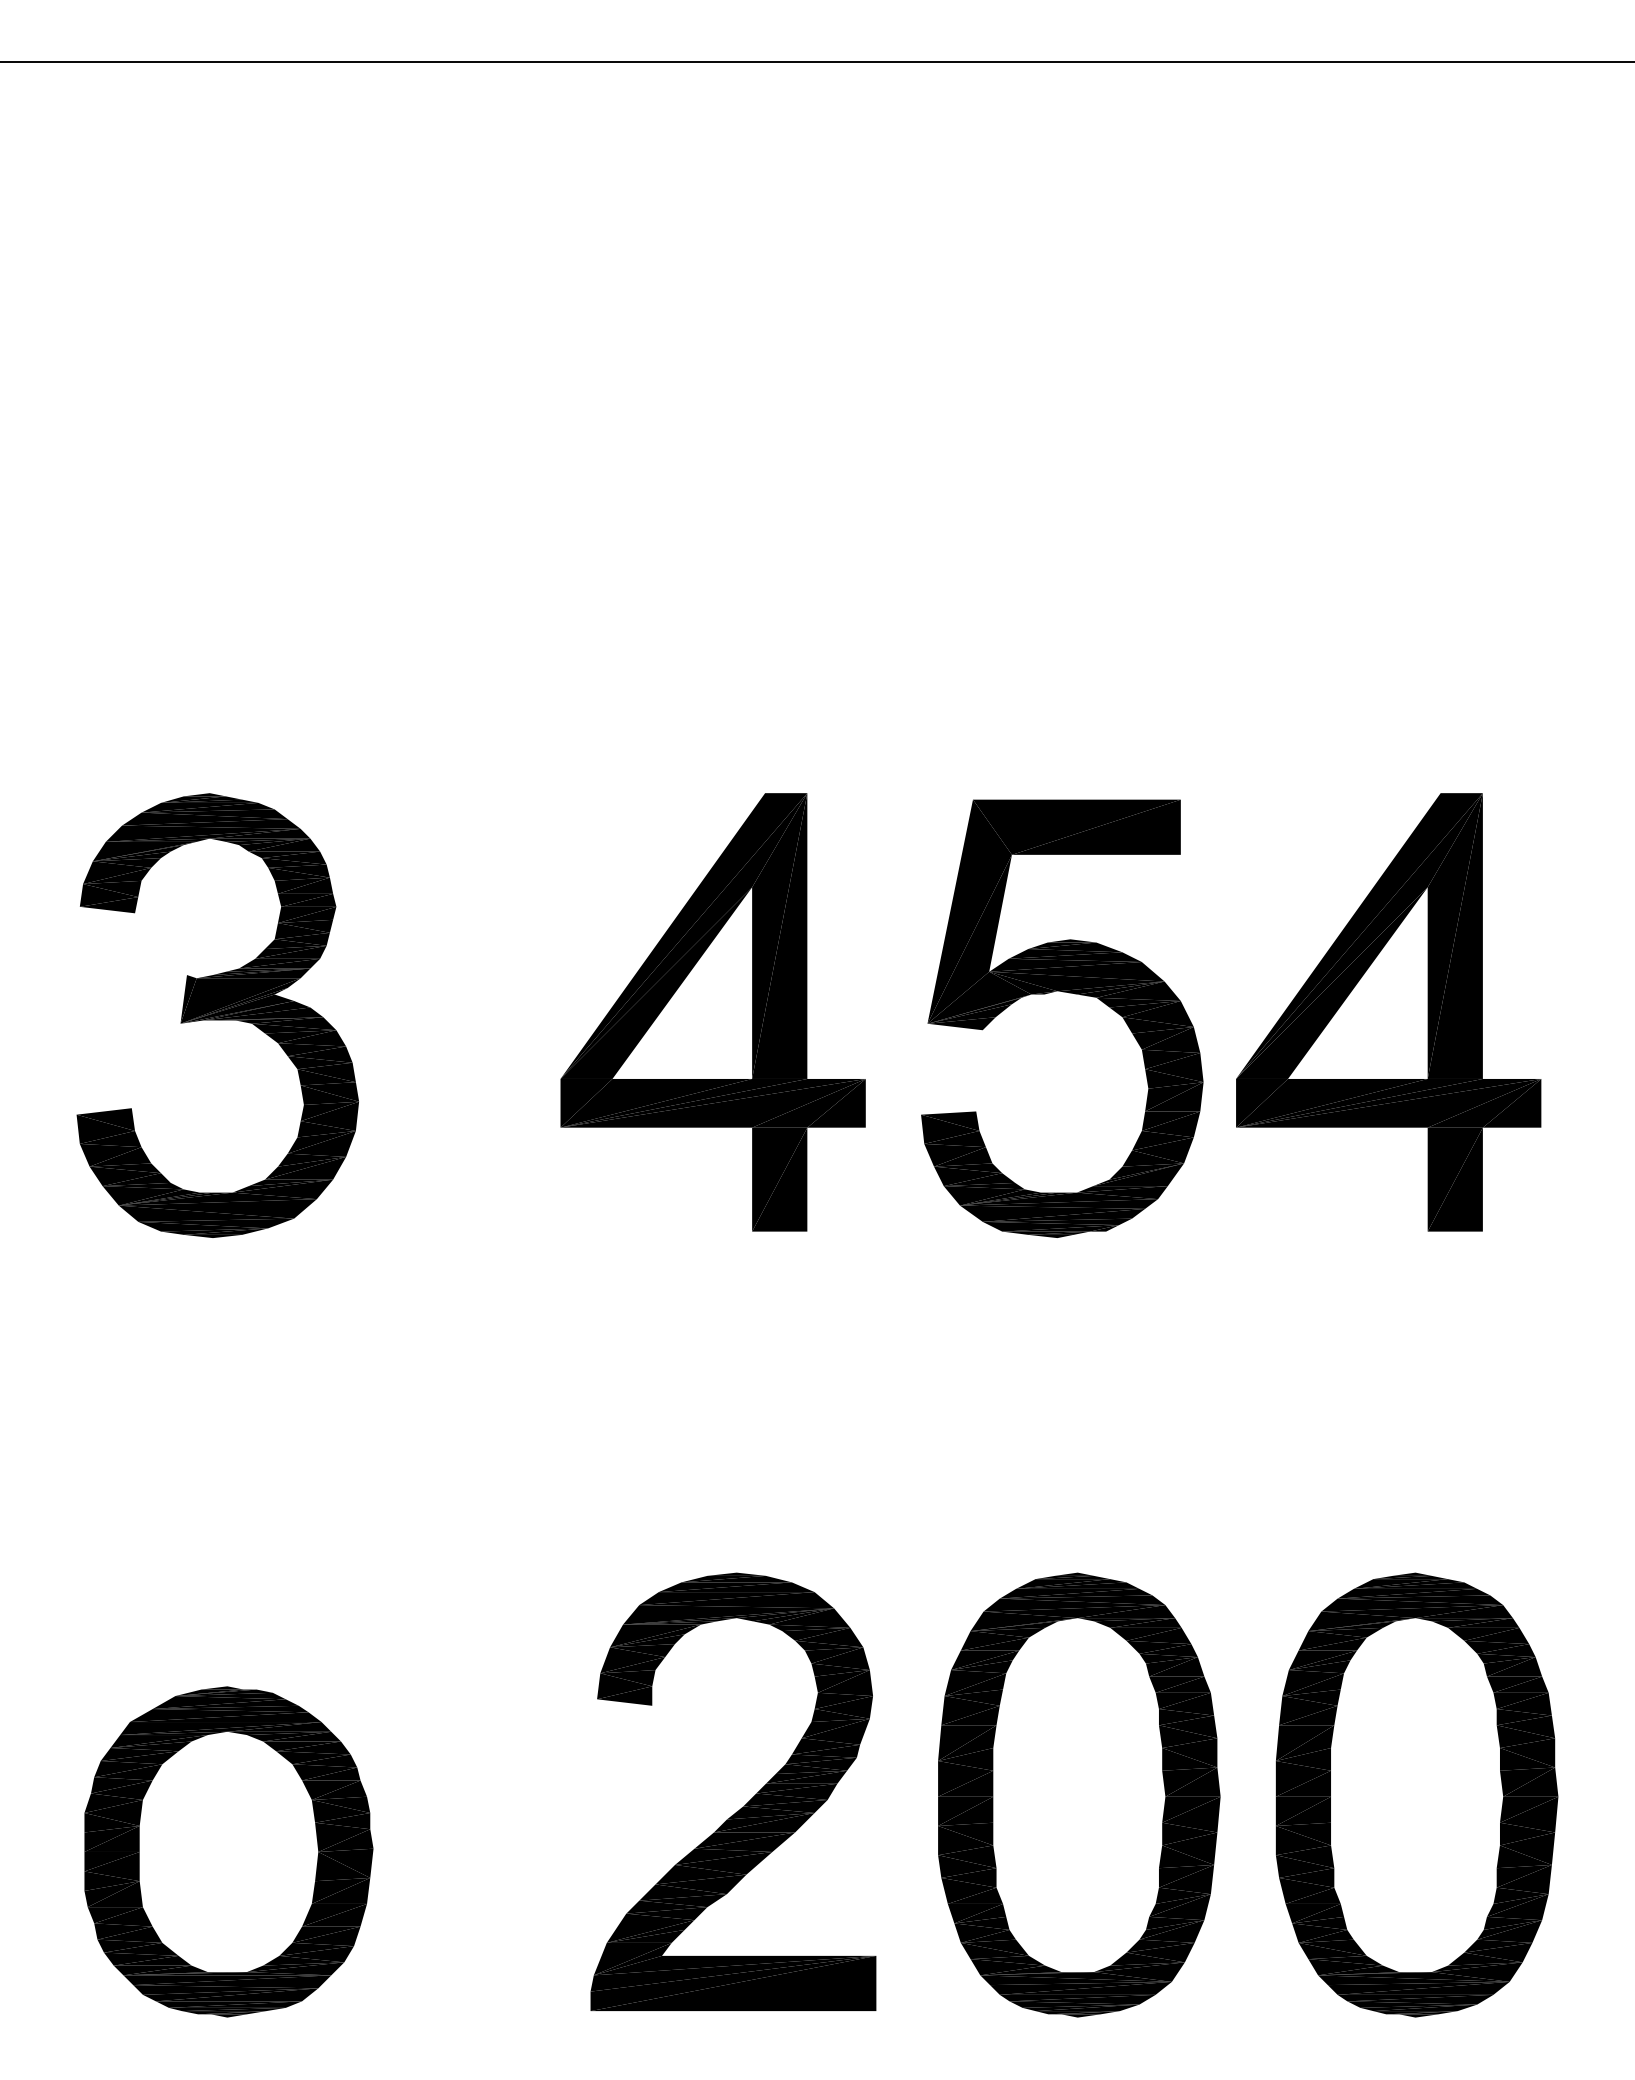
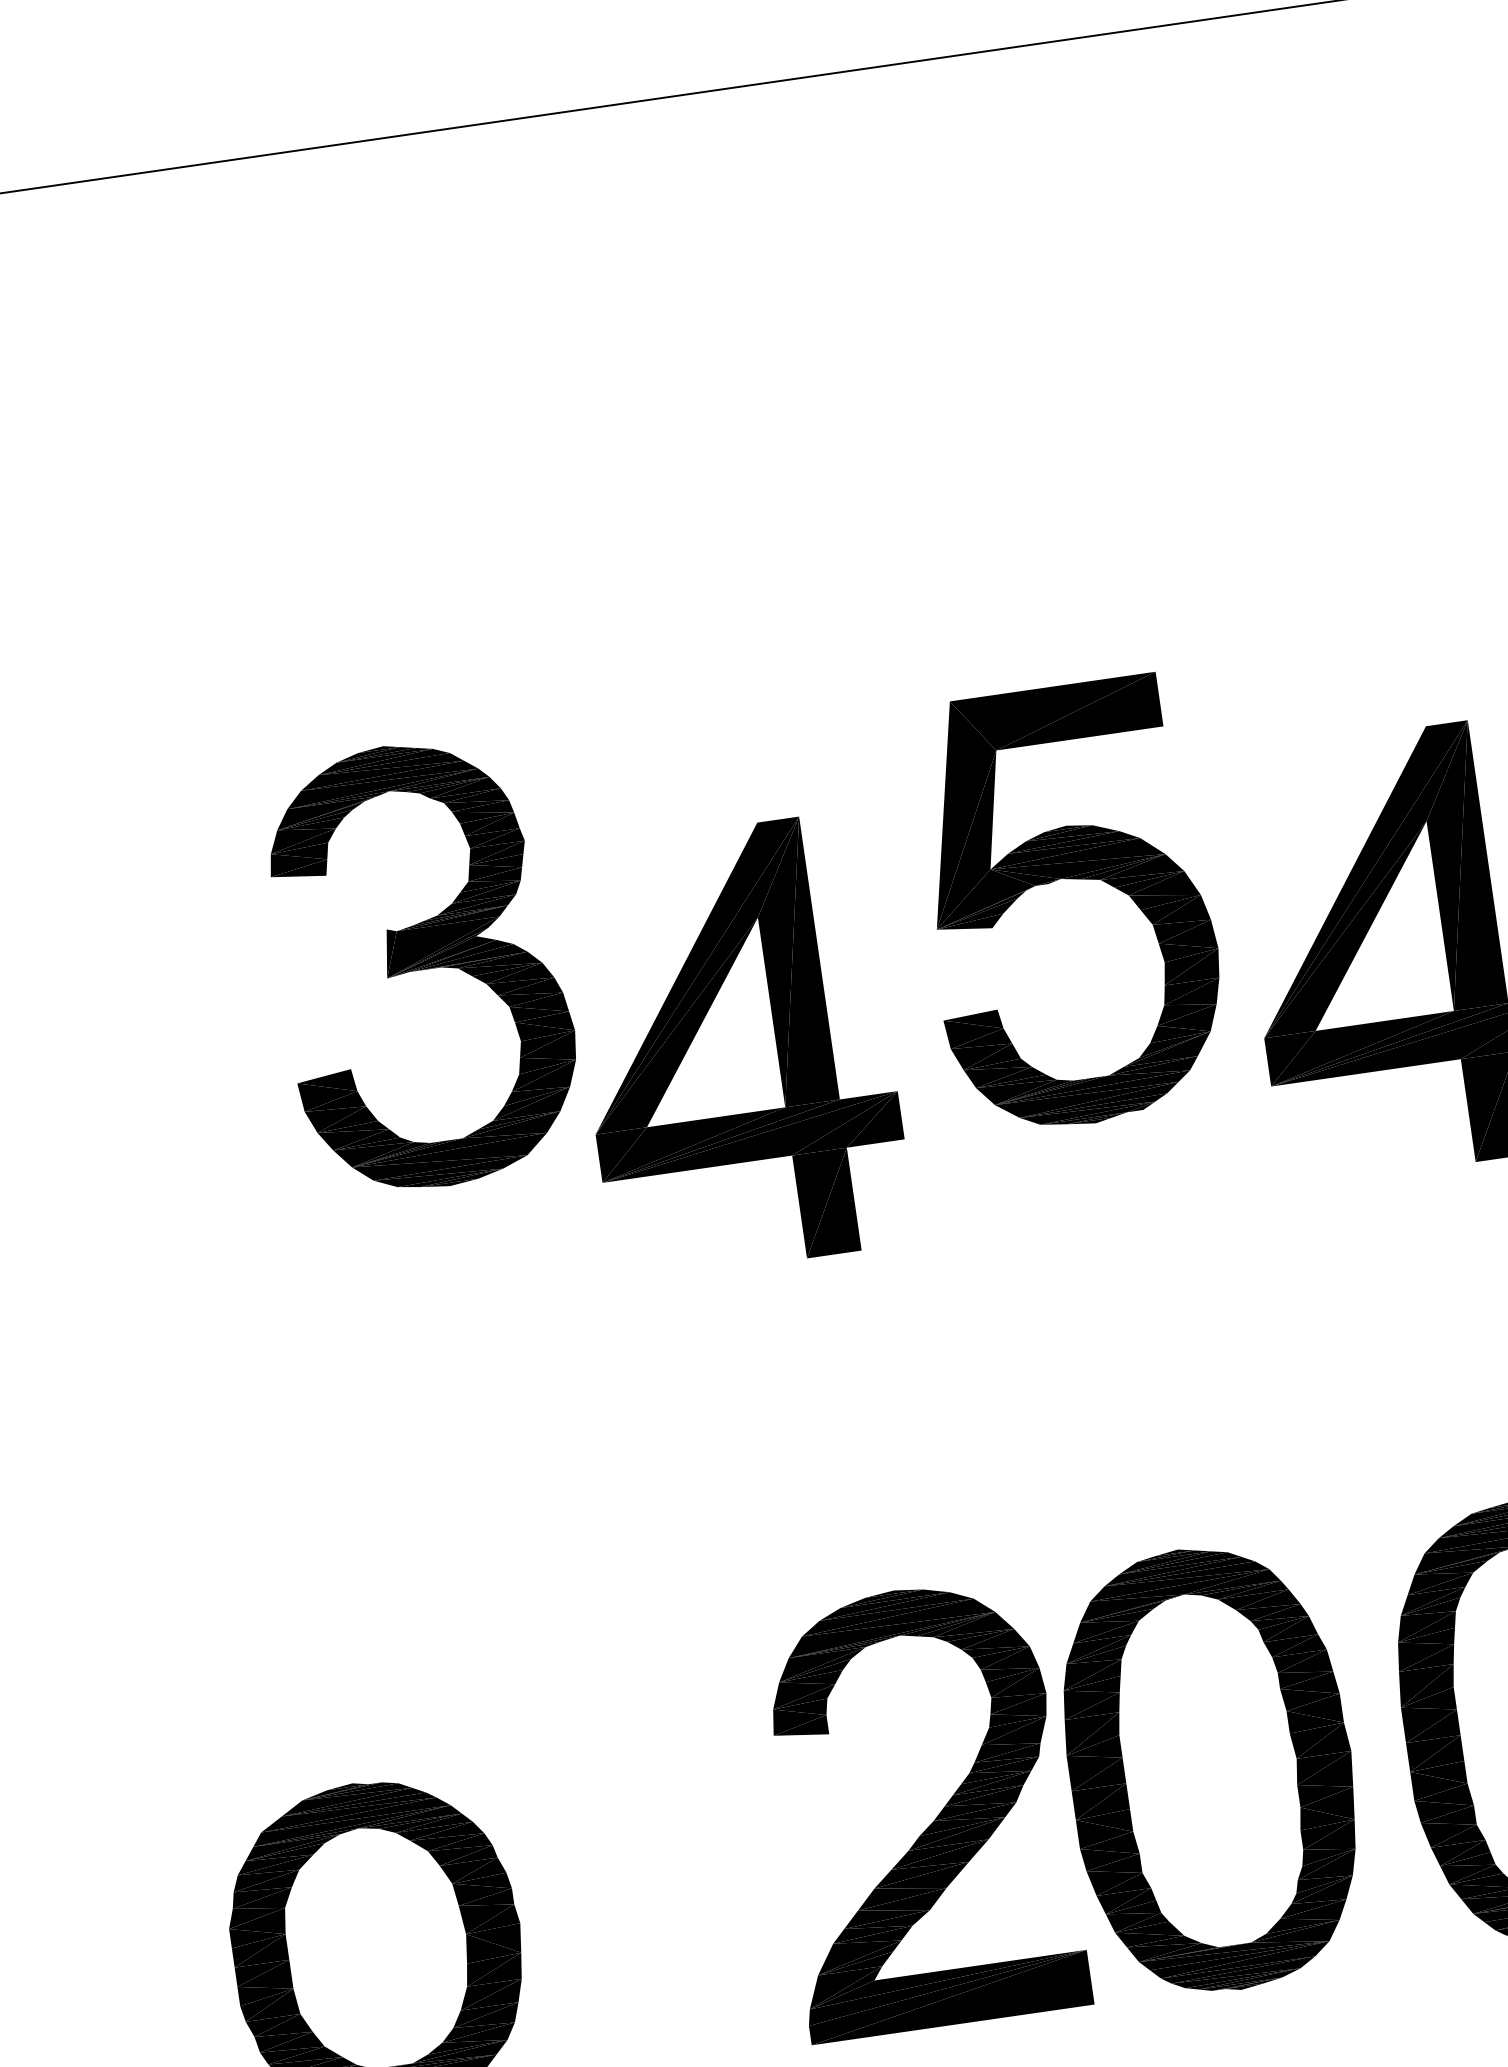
part: (1068, 993) -> (1072, 879), moved
part: (217, 1015) -> (422, 965), moved
part: (746, 1803) -> (936, 1817), moved

